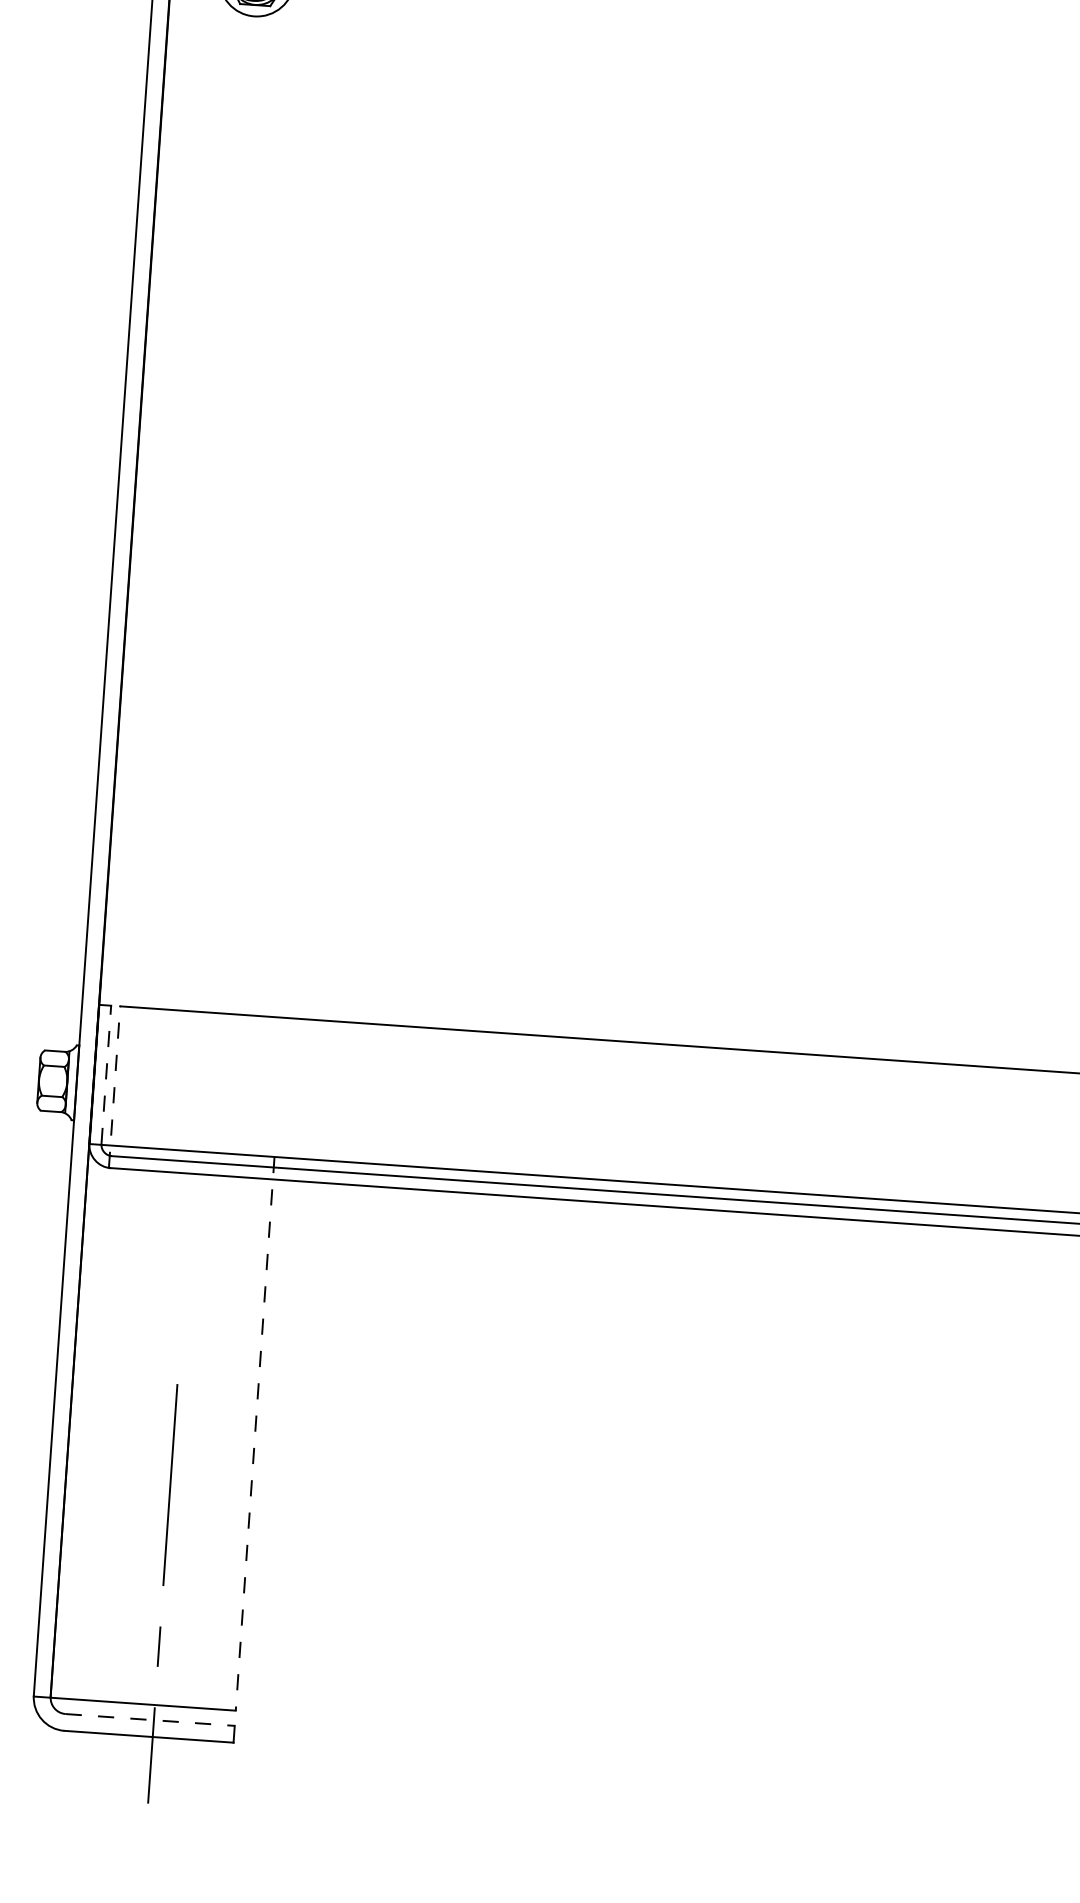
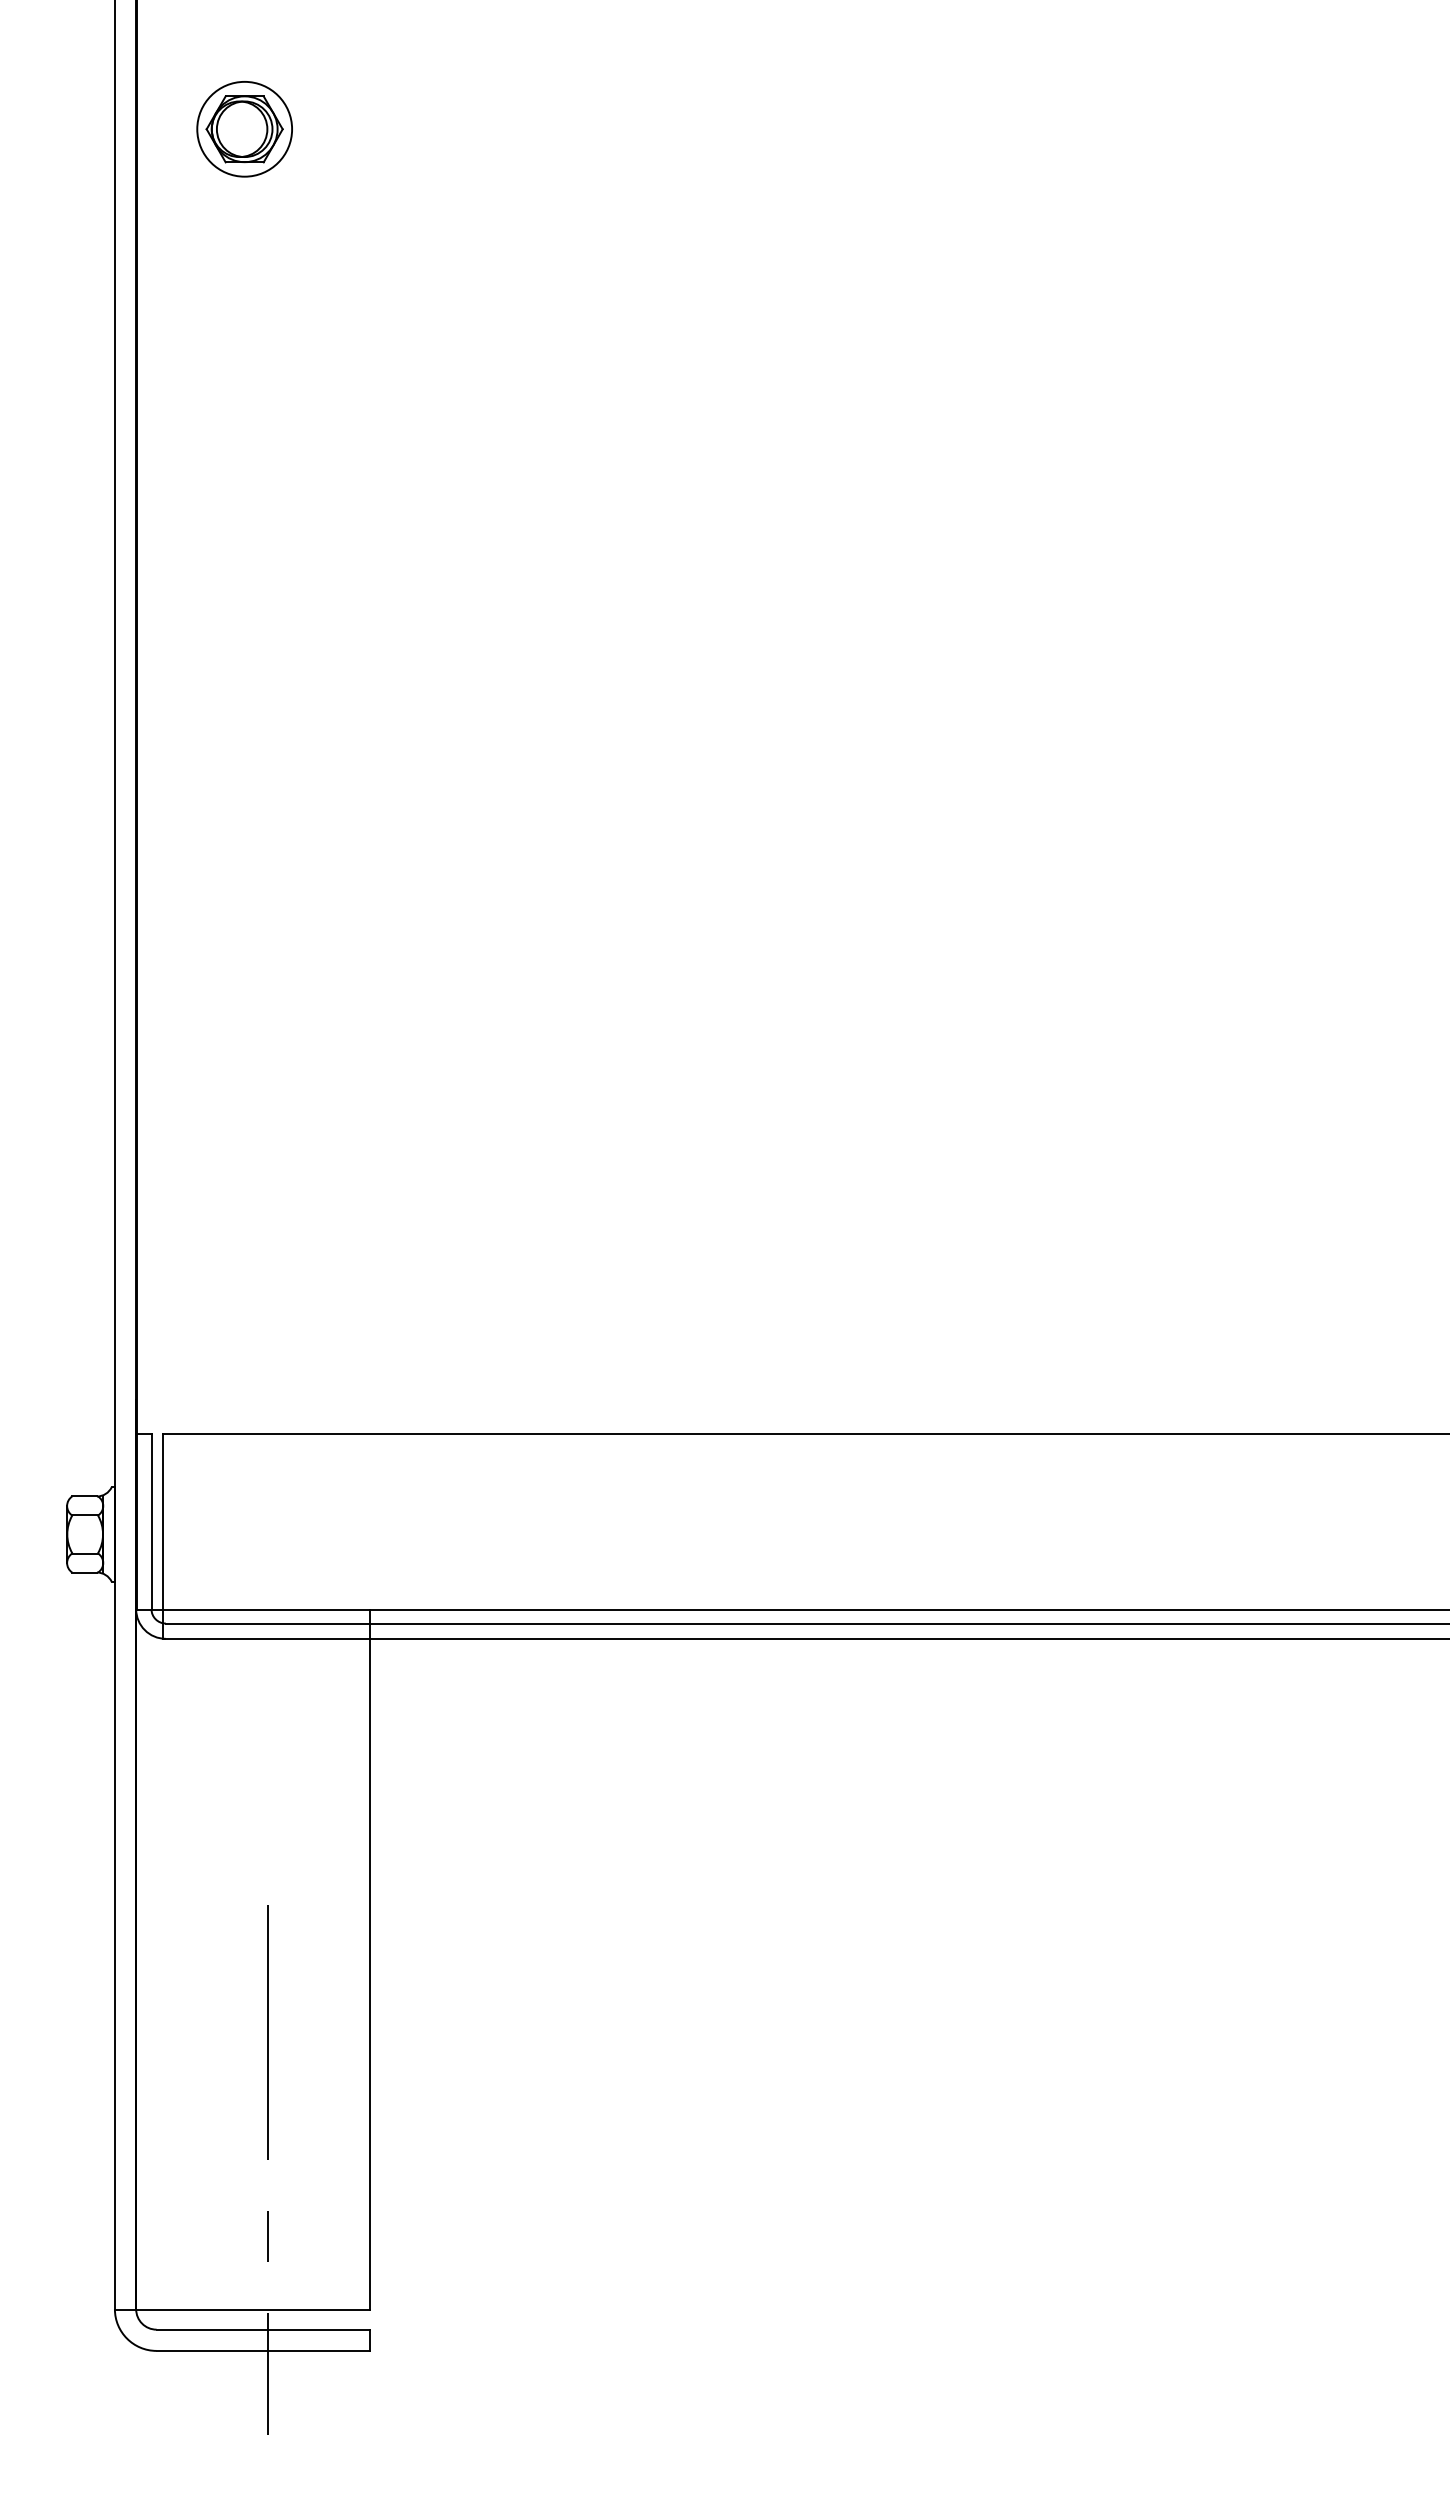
line: (106, 1074) -> (151, 1521), dashed -> solid
line: (114, 1086) -> (162, 1535), dashed -> solid
line: (255, 1433) -> (370, 1960), dashed -> solid
line: (150, 1719) -> (263, 2329), dashed -> solid

